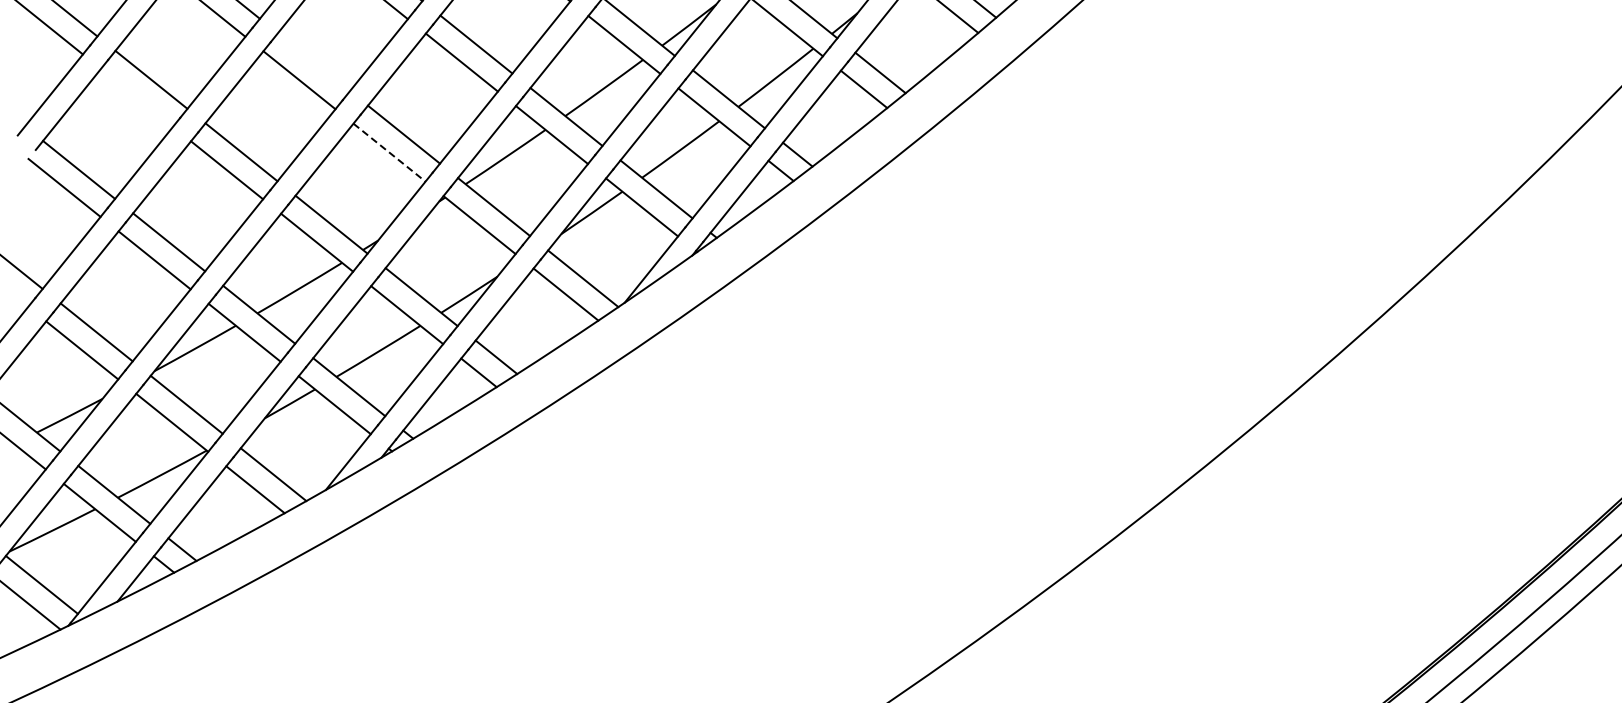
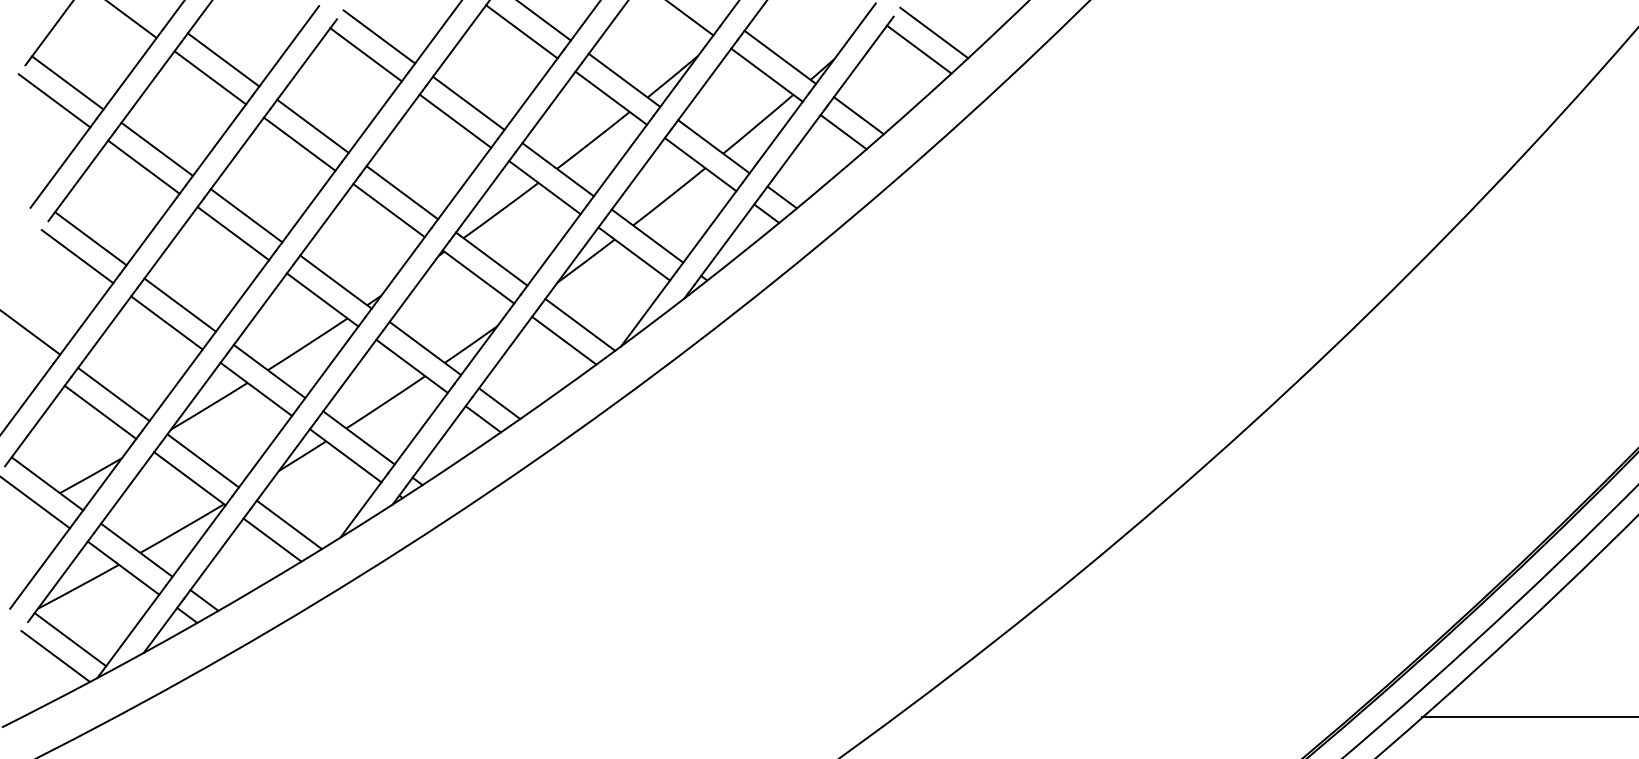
line: (313, 61) -> (312, 125), added
line: (136, 97) -> (143, 166), added
line: (389, 152) -> (389, 210), dashed -> solid

